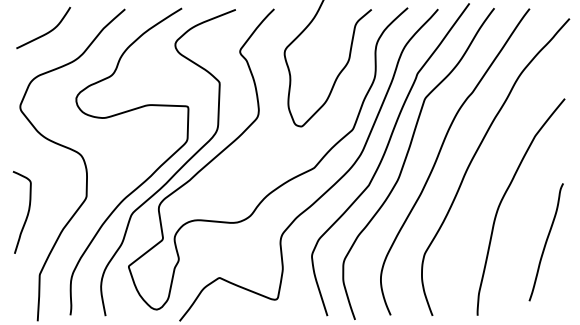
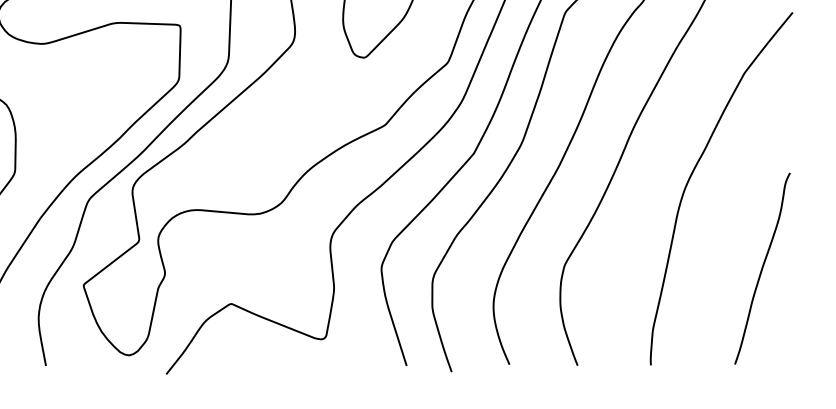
curve: (545, 242) -> (761, 269), moved

